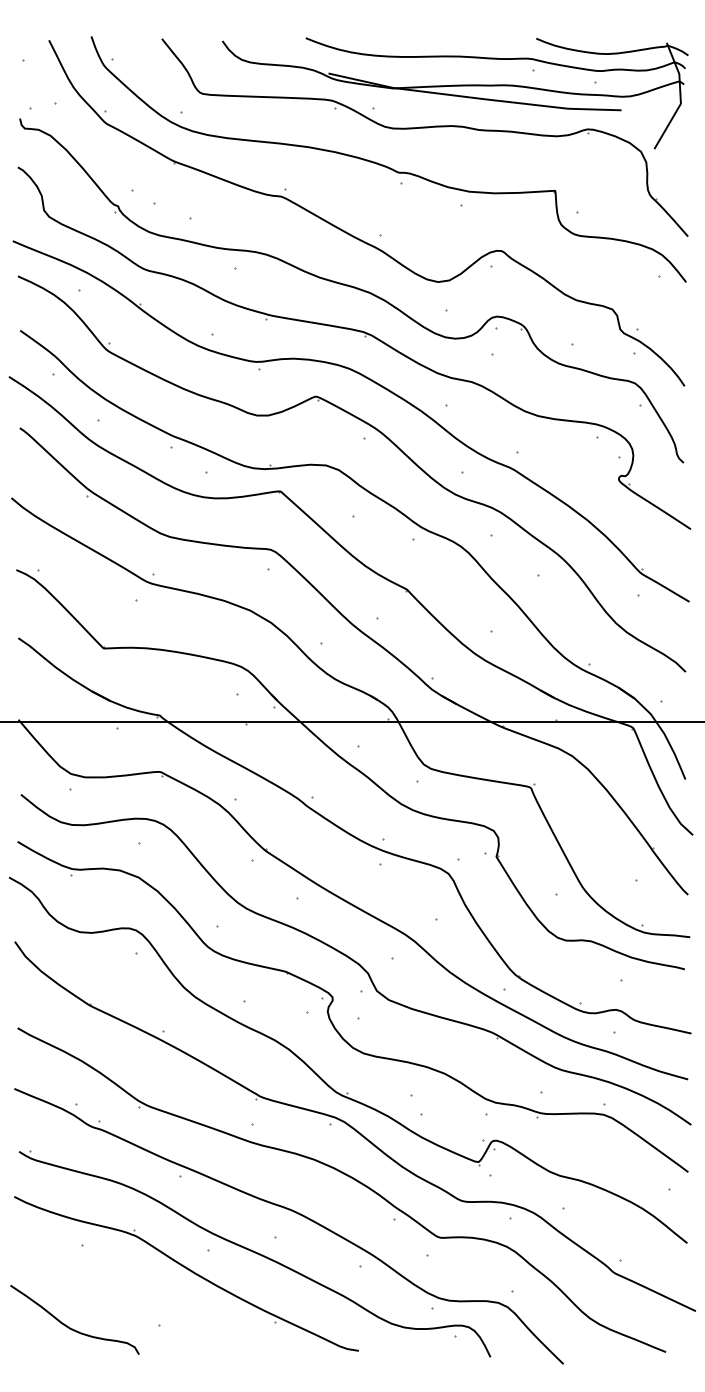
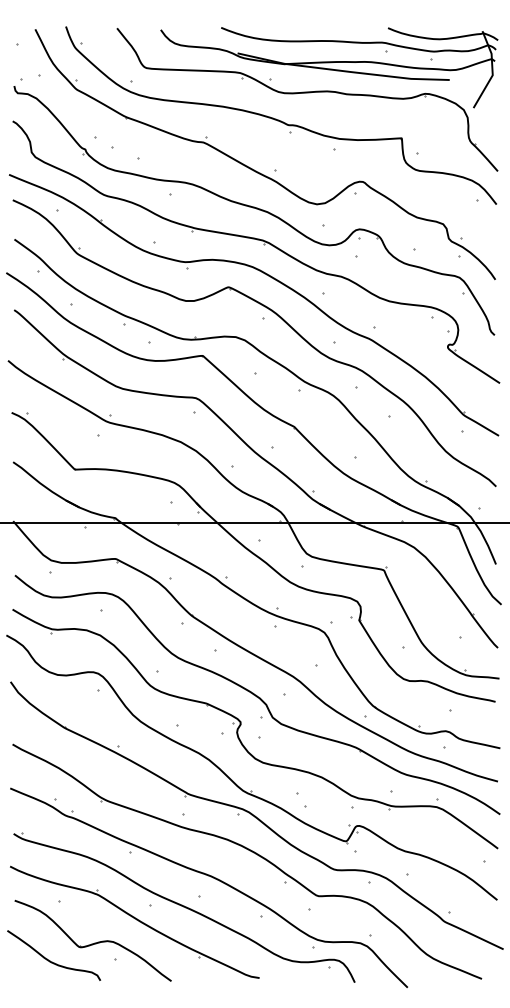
part: (128, 1299) -> (92, 940), added

